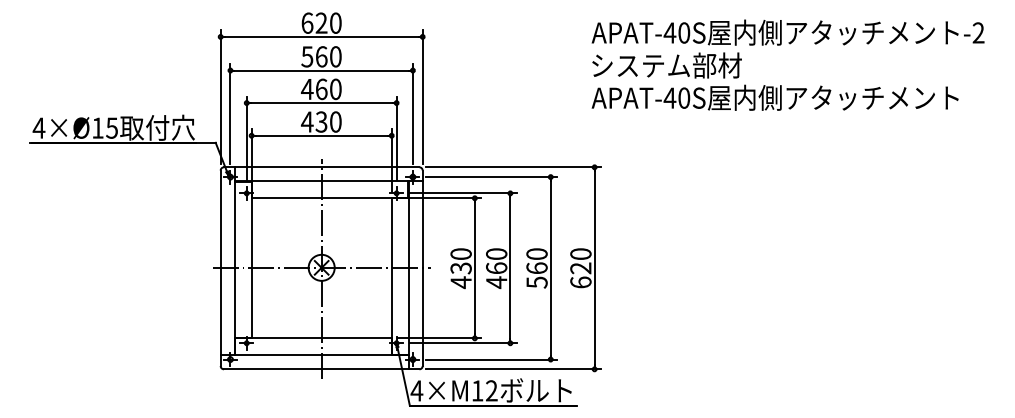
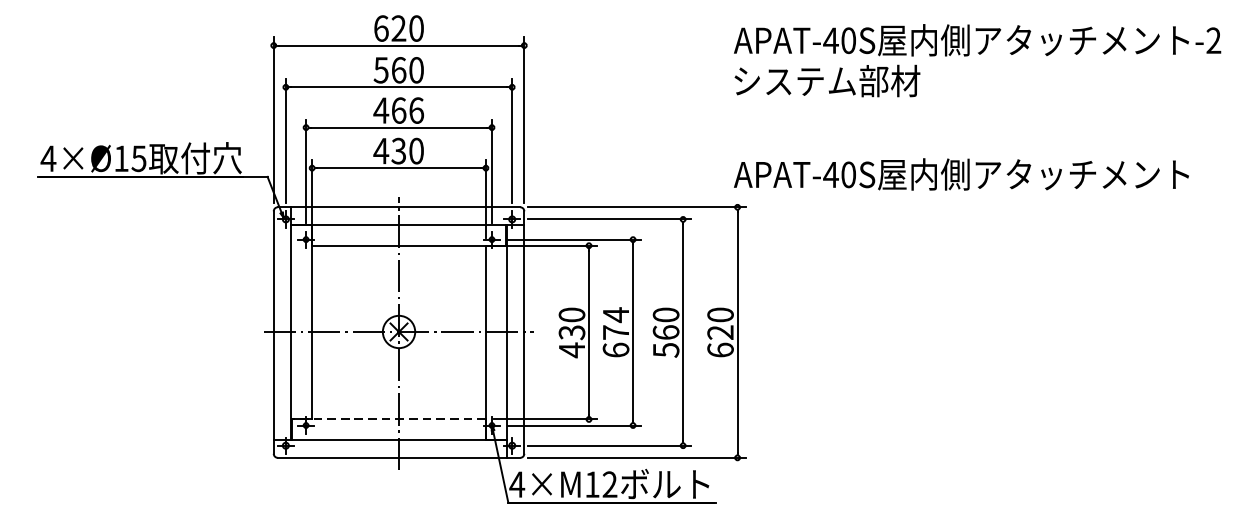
text: (335, 88) -> (416, 109), 460 -> 466
text: (774, 97) -> (960, 174), moved
text: (496, 268) -> (615, 332), 460 -> 674
line: (313, 338) -> (388, 419), solid -> dashed

